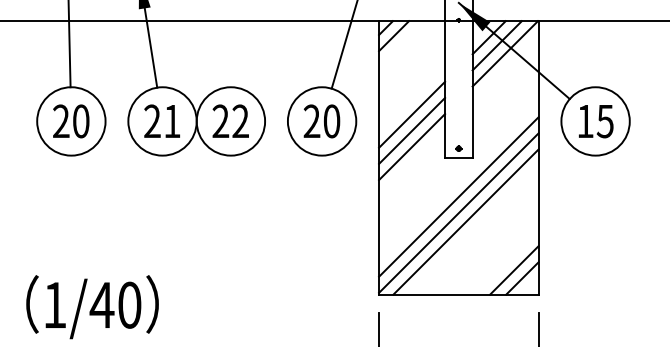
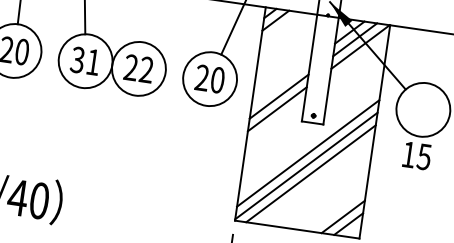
line: (412, 114) -> (281, 83), removed
text: (152, 121) -> (77, 60), 21 -> 31
text: (596, 121) -> (417, 156), moved

